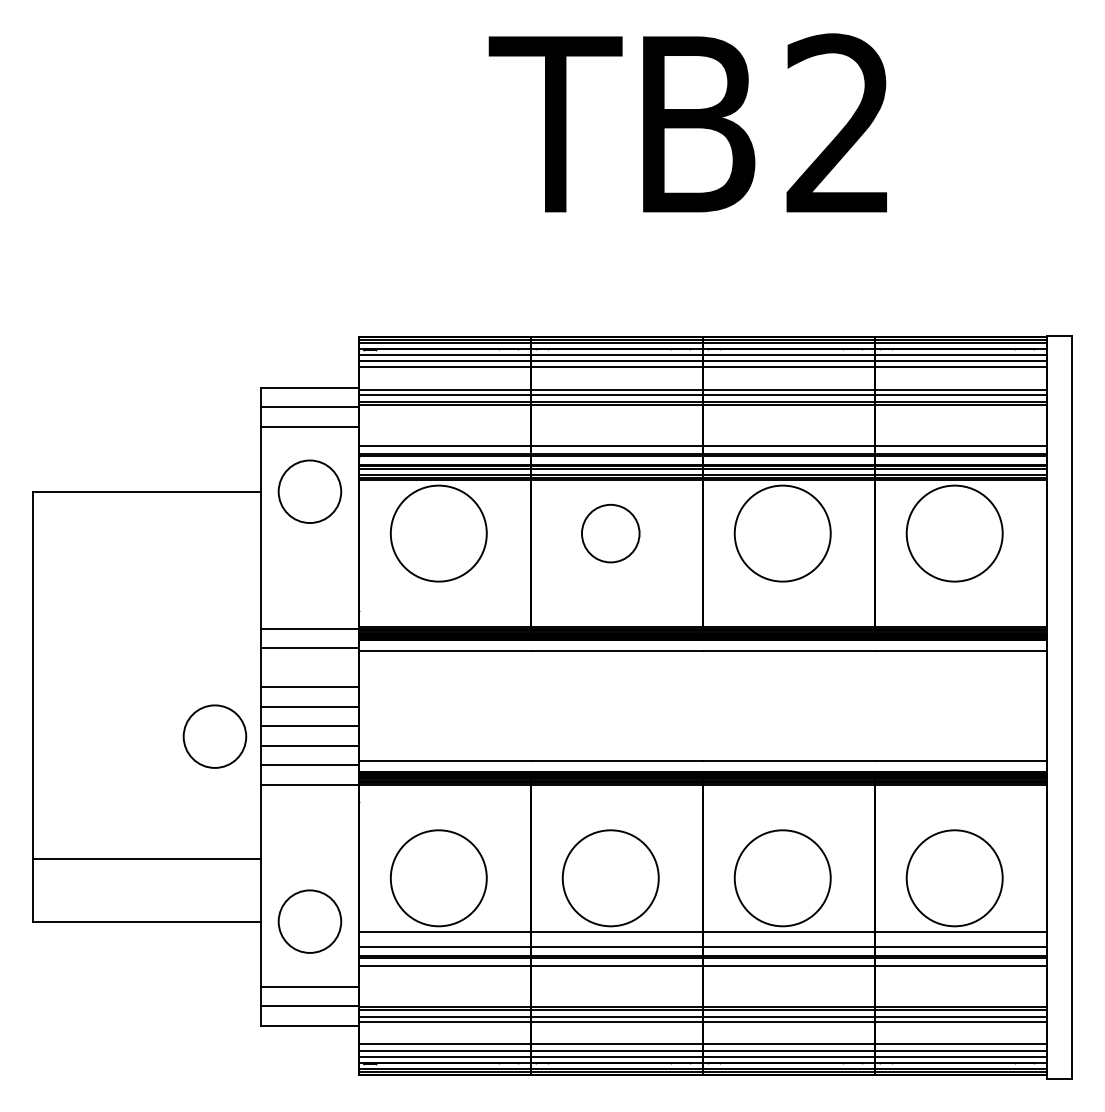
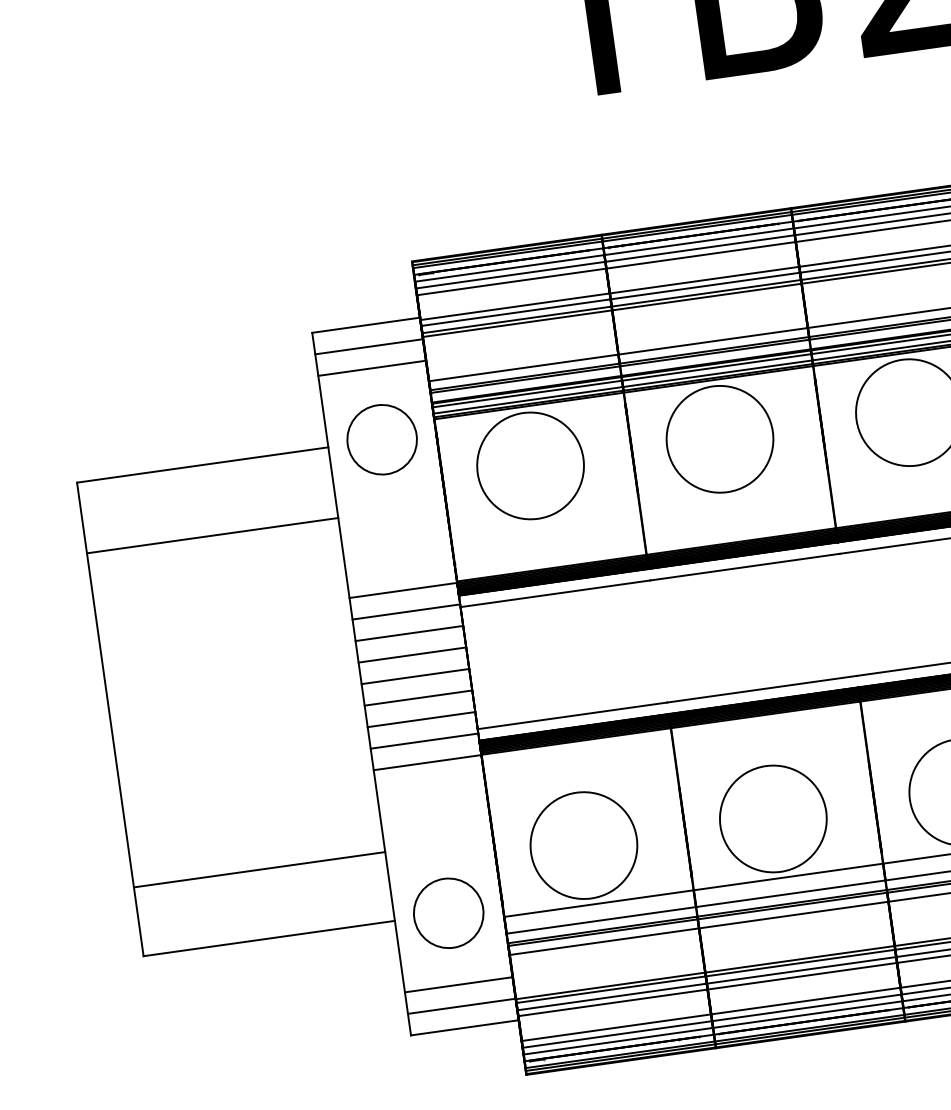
circle: (610, 533) -> (719, 439), size x1.67
line: (146, 555) -> (212, 535), added
line: (309, 667) -> (408, 633), added
circle: (214, 736) -> (314, 724), removed

